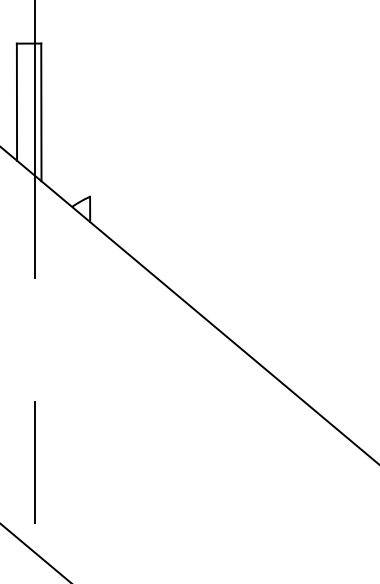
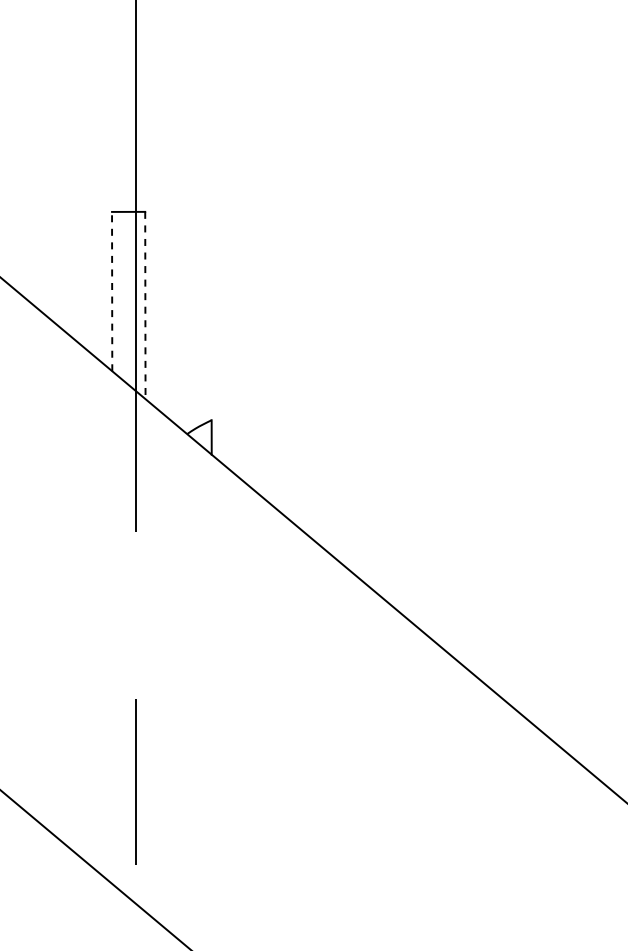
line: (17, 102) -> (112, 291), solid -> dashed
line: (41, 112) -> (145, 305), solid -> dashed

